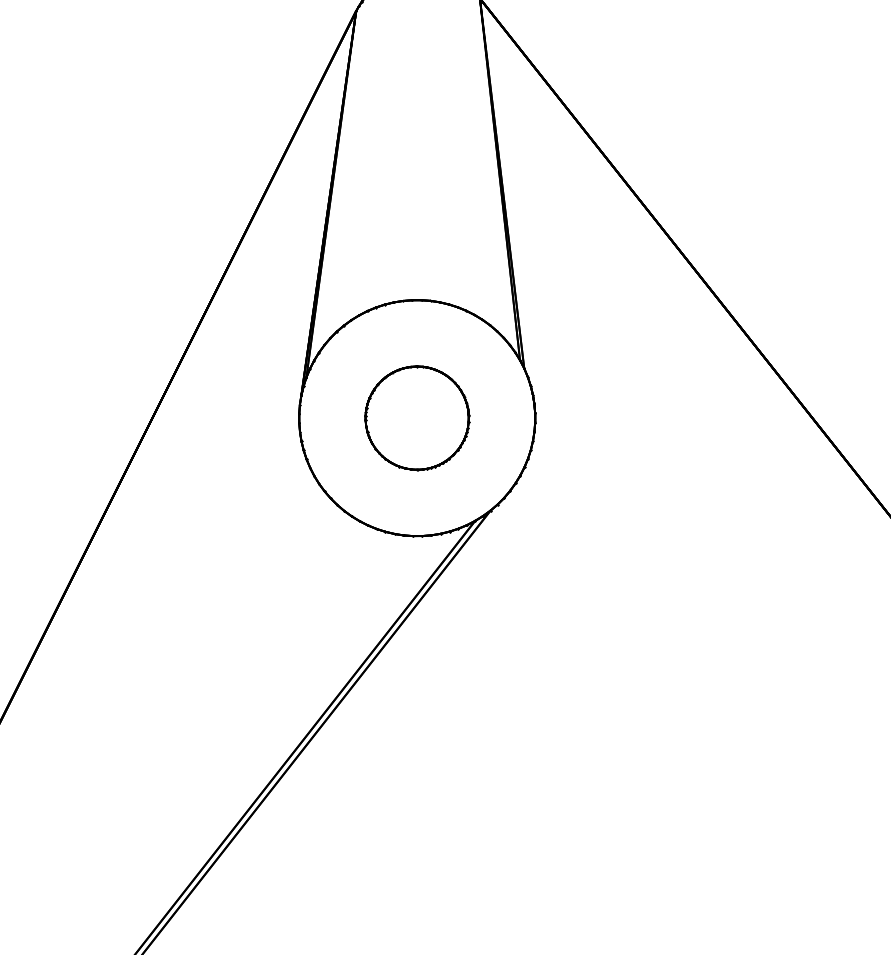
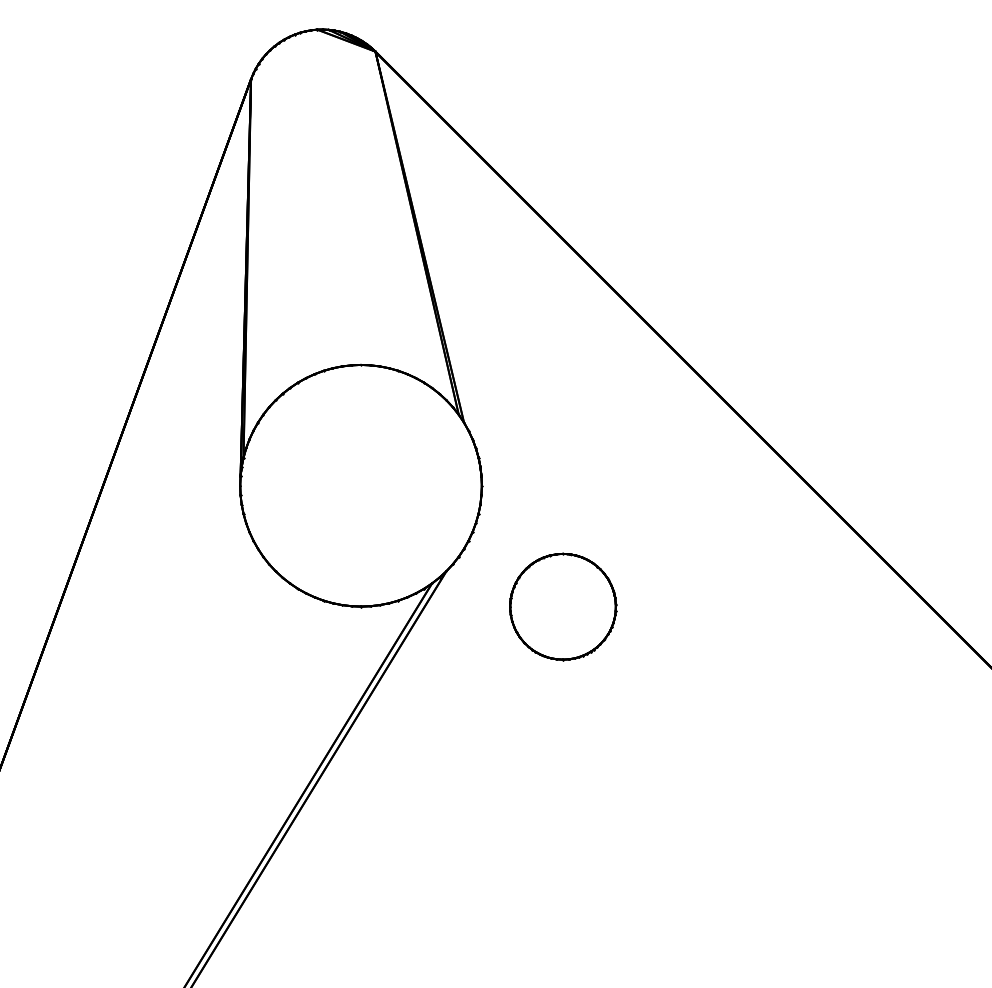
part: (417, 417) -> (563, 606), moved

